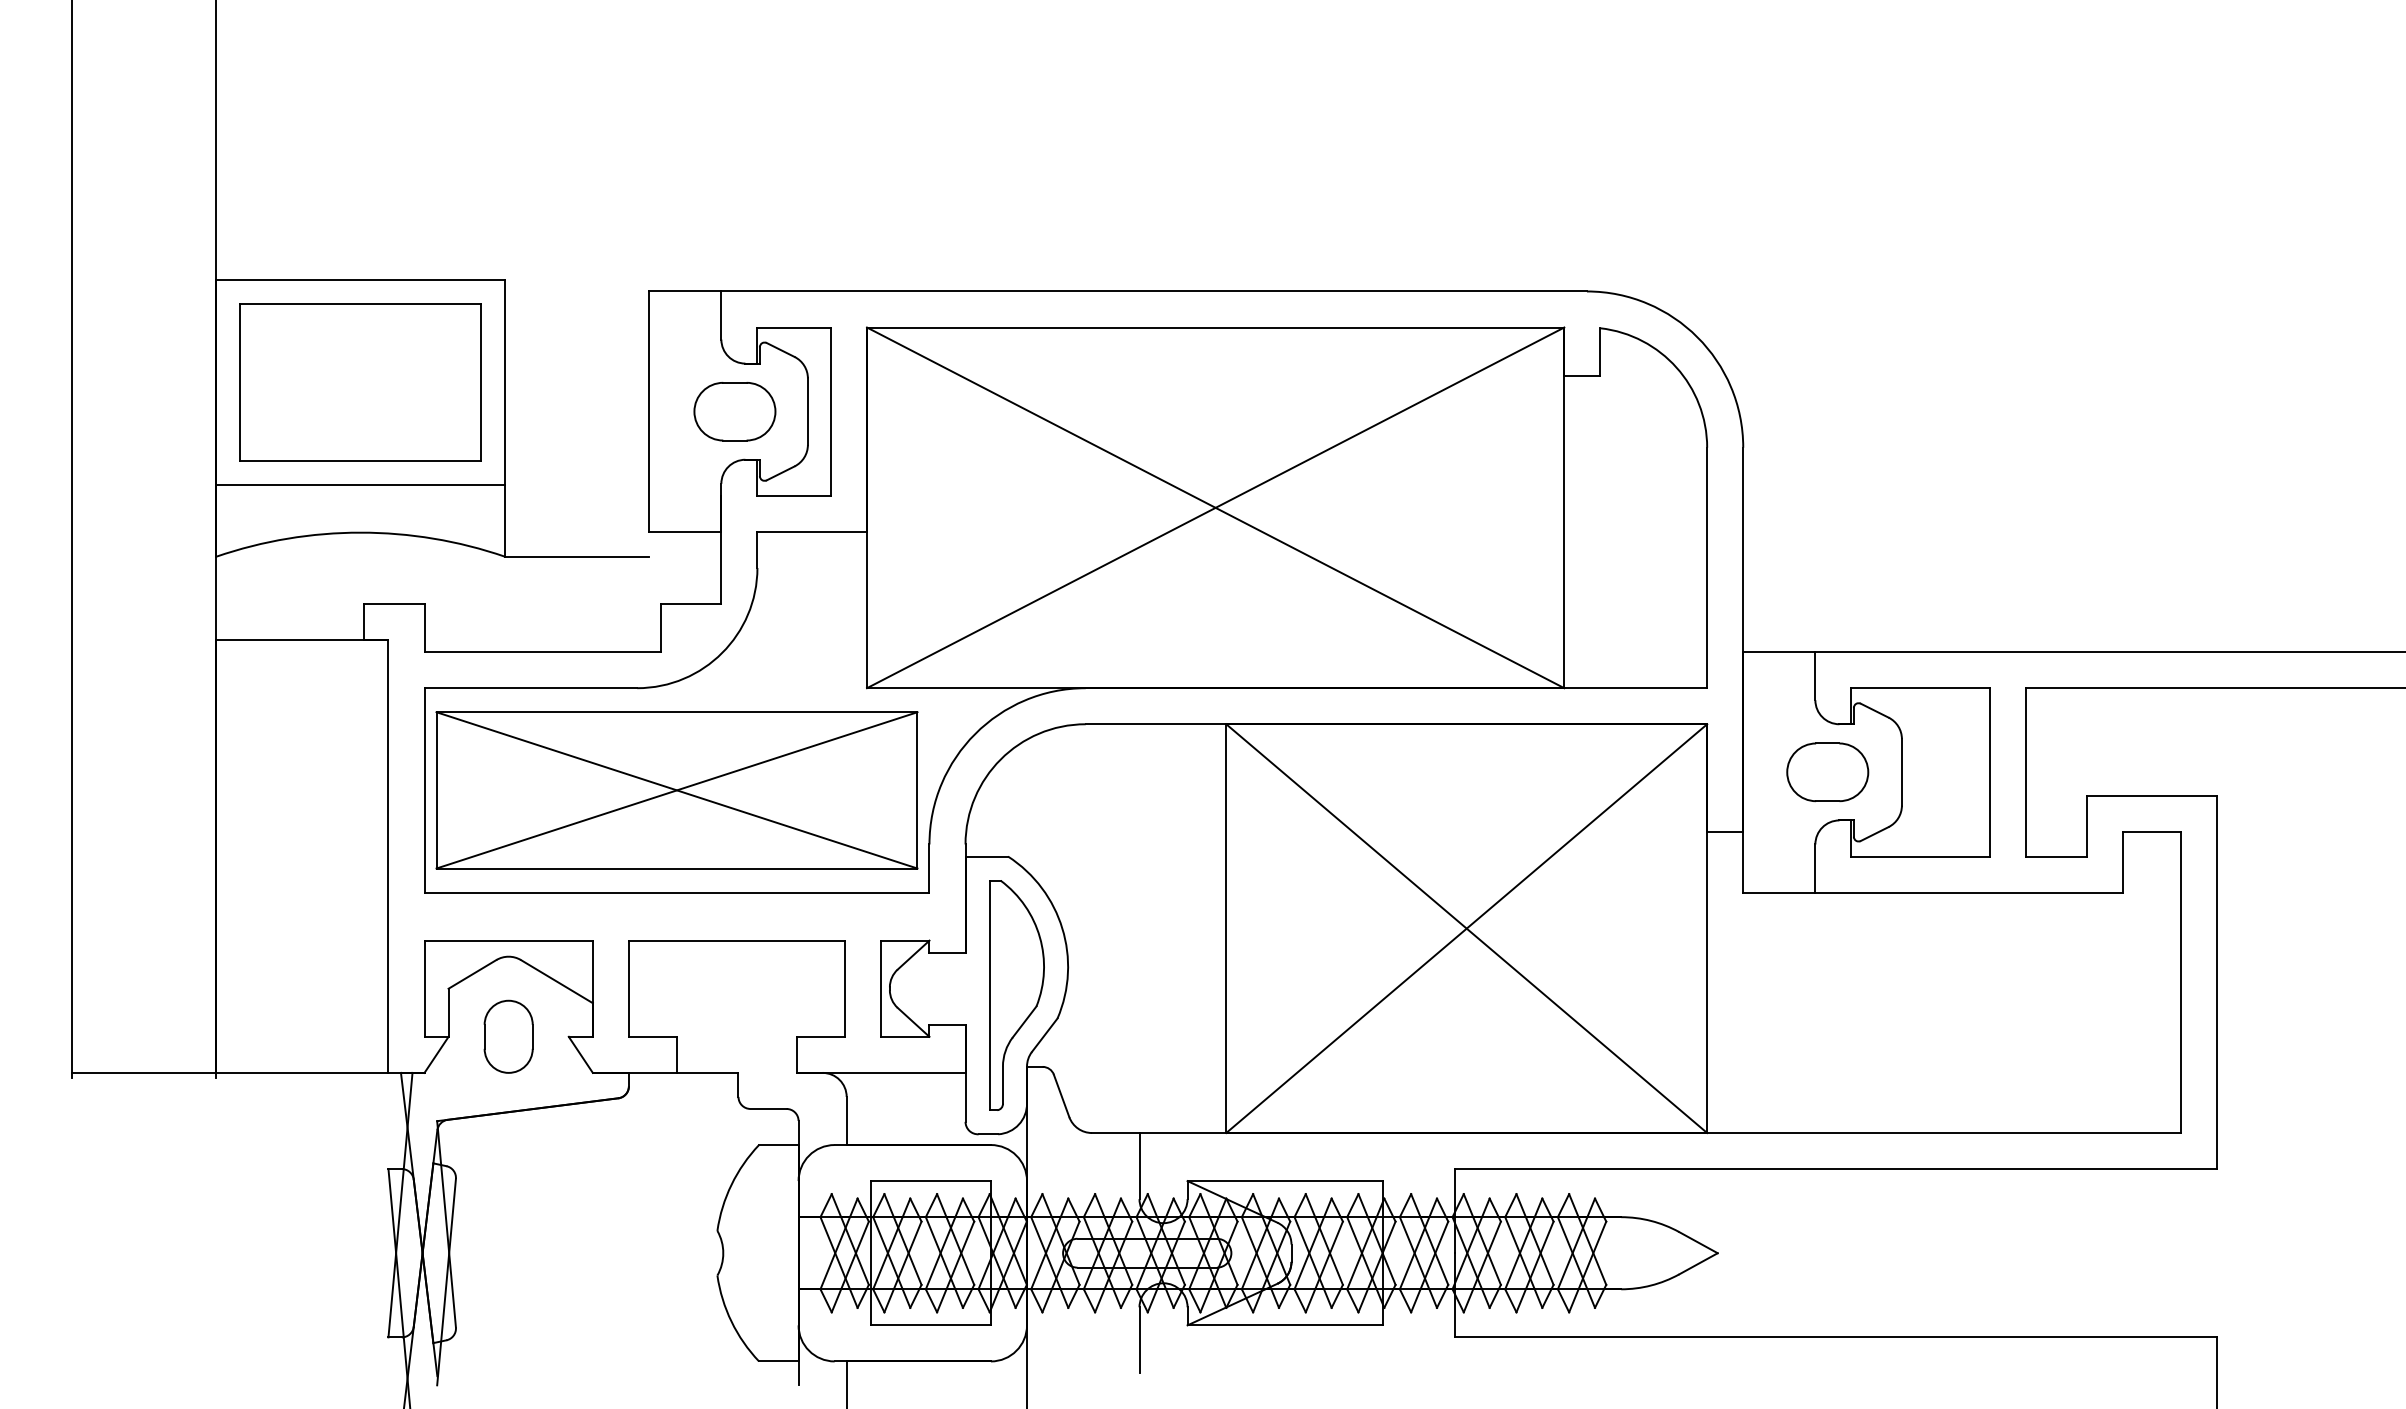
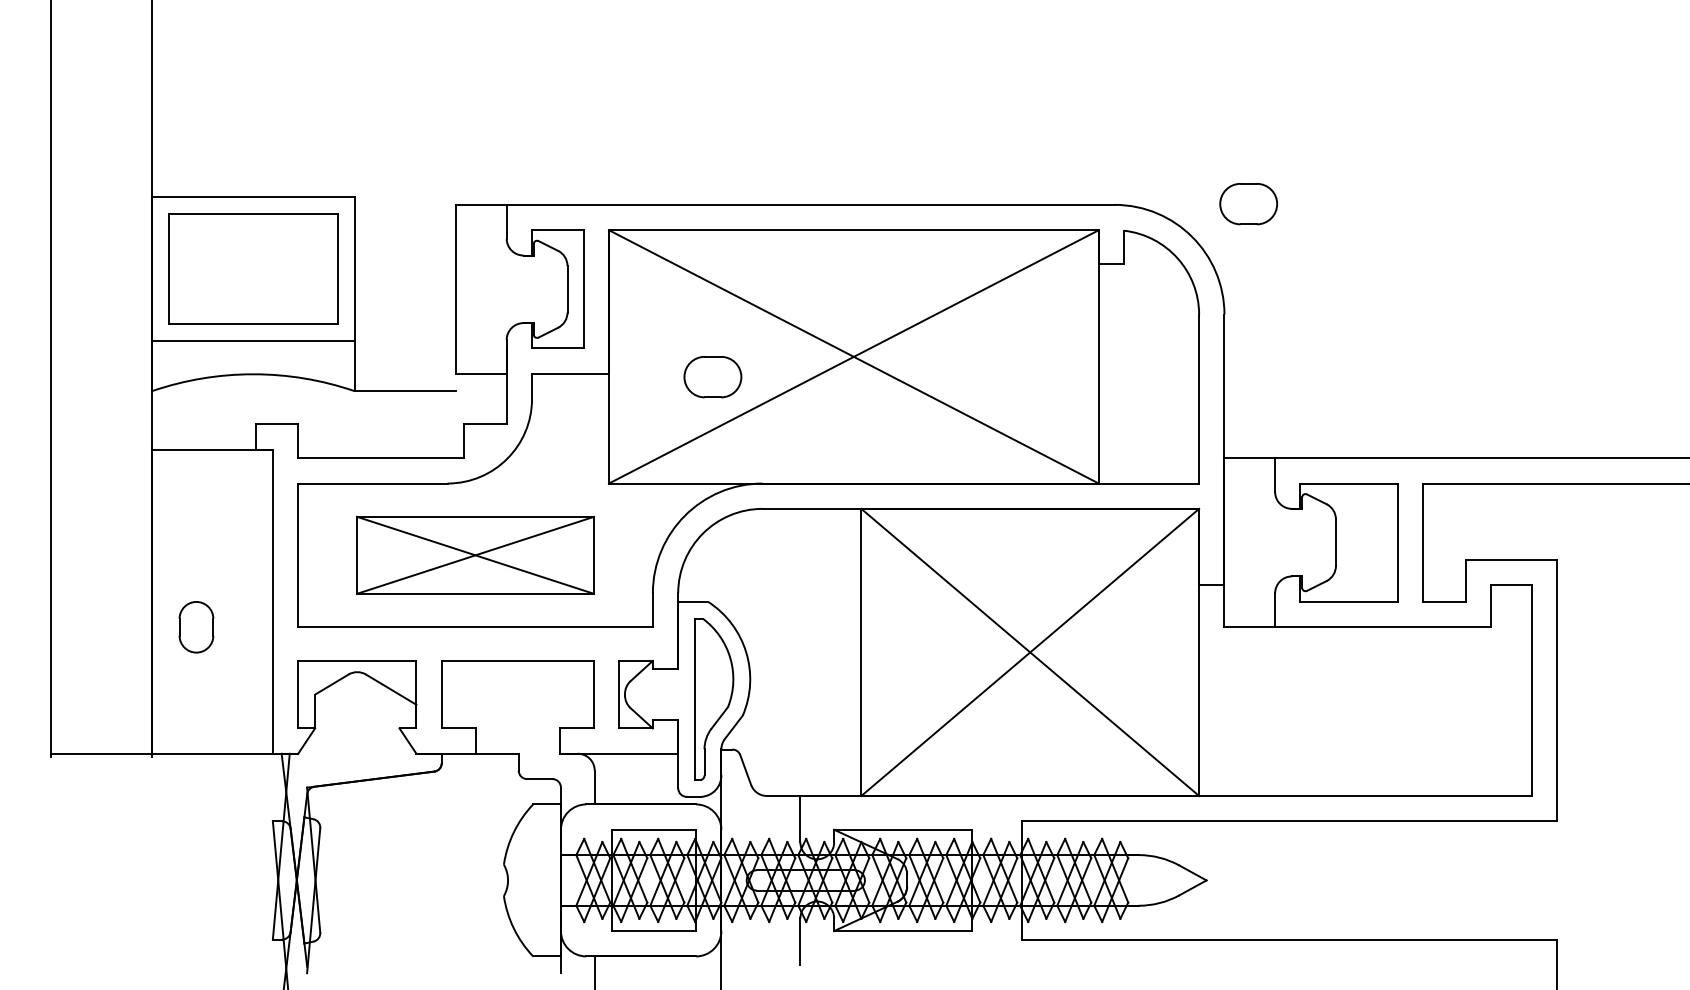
part: (734, 411) -> (712, 376), moved
part: (1827, 772) -> (1248, 204), moved
part: (676, 790) -> (475, 555), size x0.7
part: (508, 1036) -> (196, 627), moved

